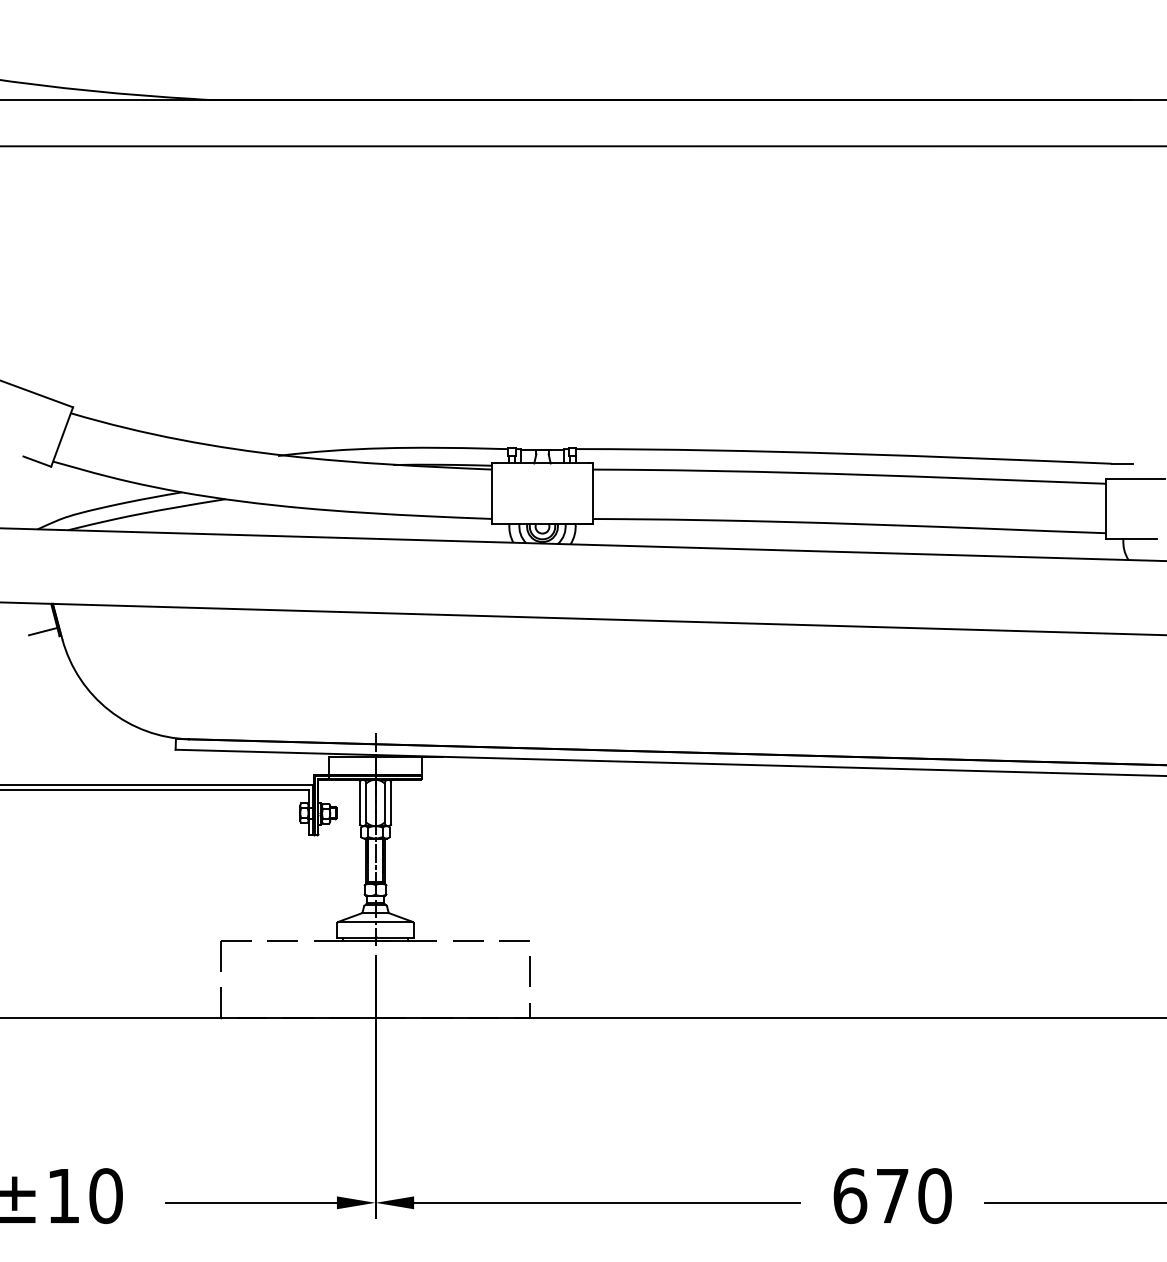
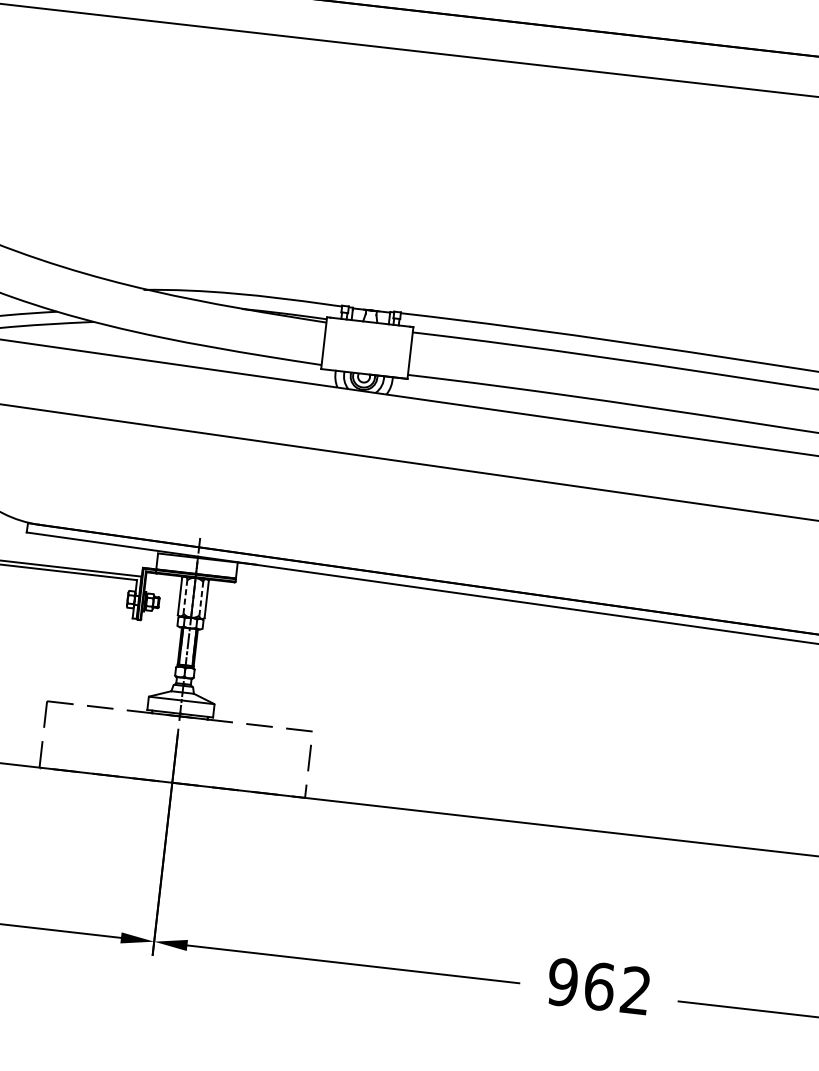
line: (366, 802) -> (185, 596), solid -> dashed
line: (384, 802) -> (201, 598), solid -> dashed
text: (892, 1196) -> (599, 986), 670 -> 962

